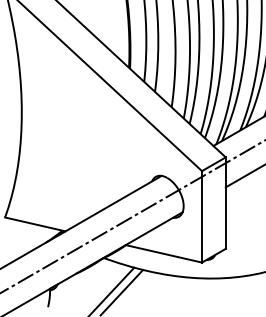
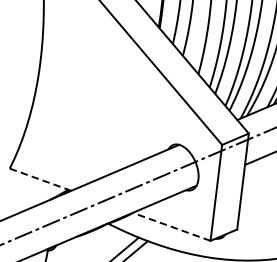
line: (34, 224) -> (39, 179), solid -> dashed
line: (163, 253) -> (171, 226), solid -> dashed

